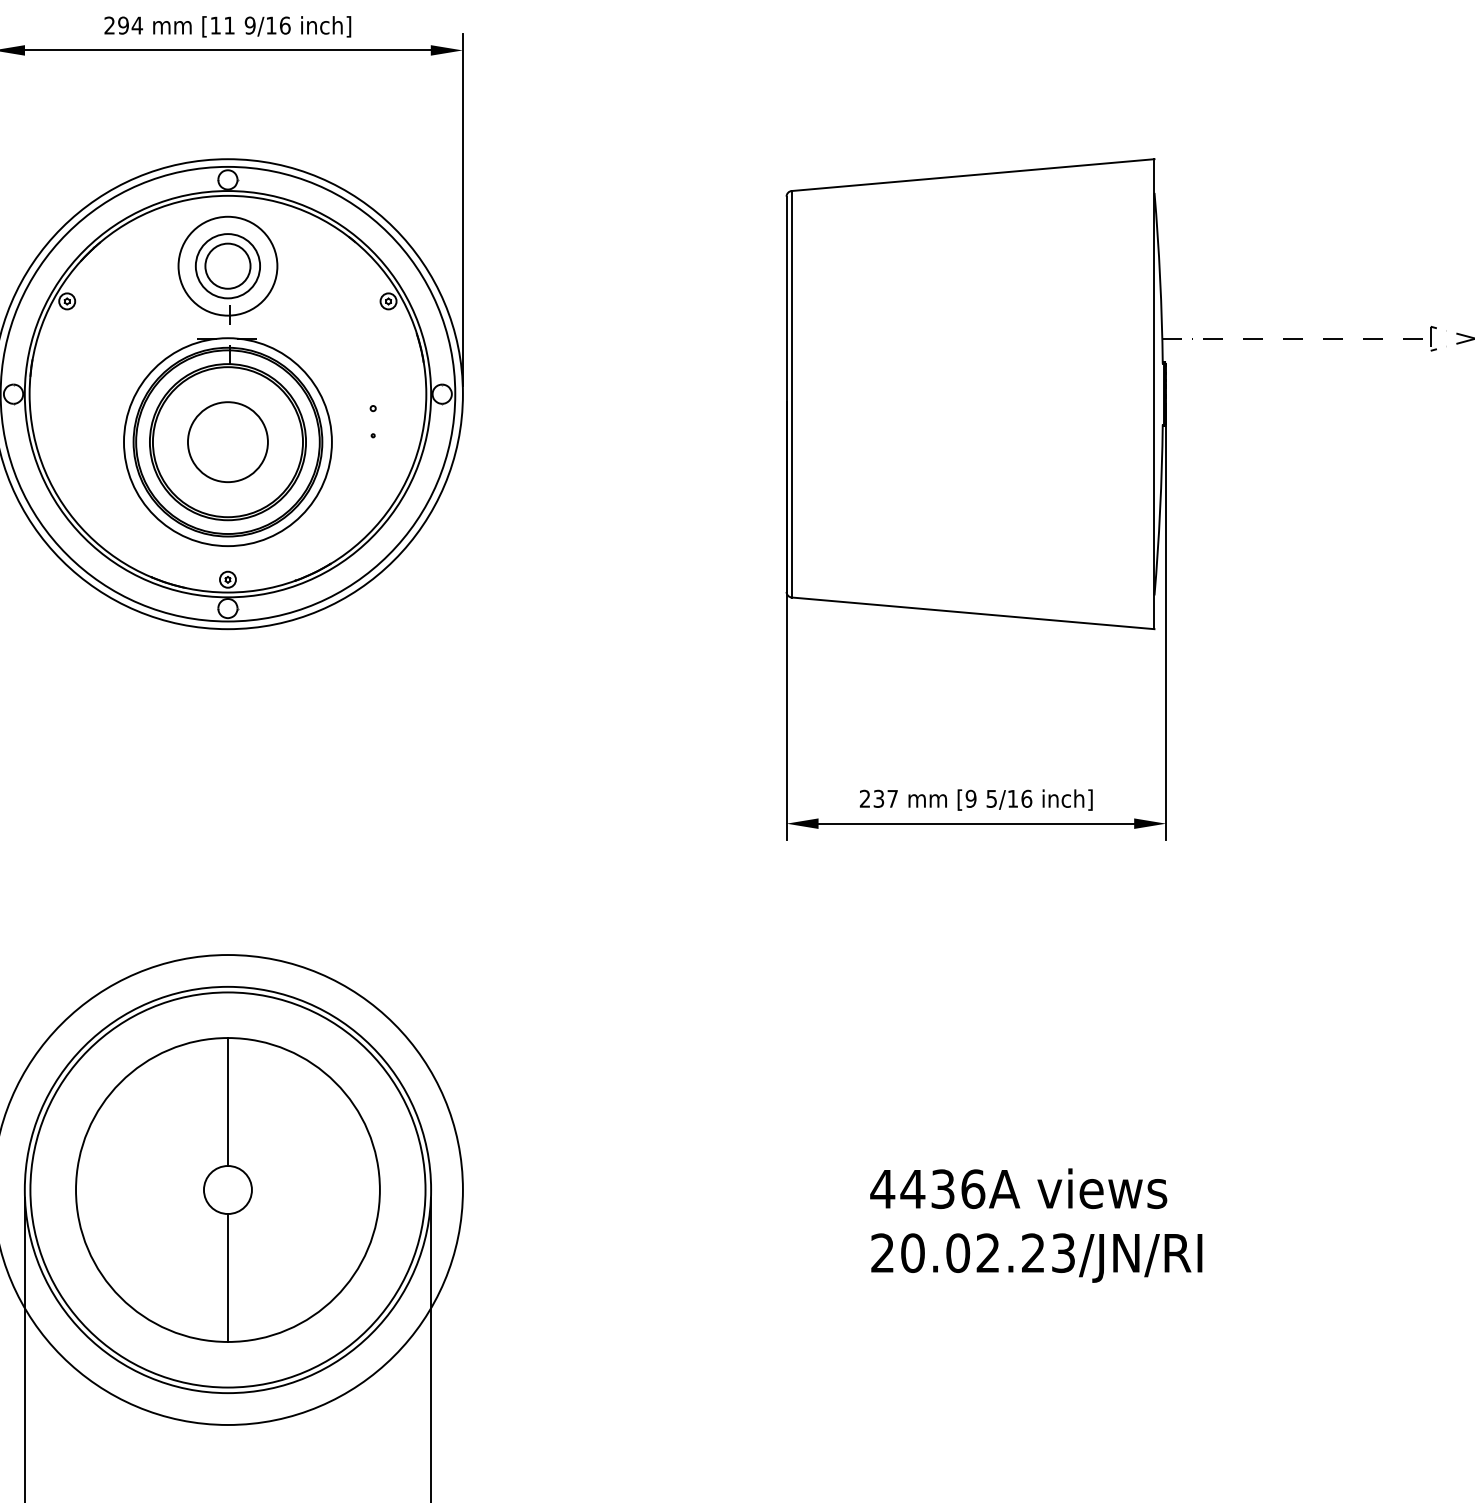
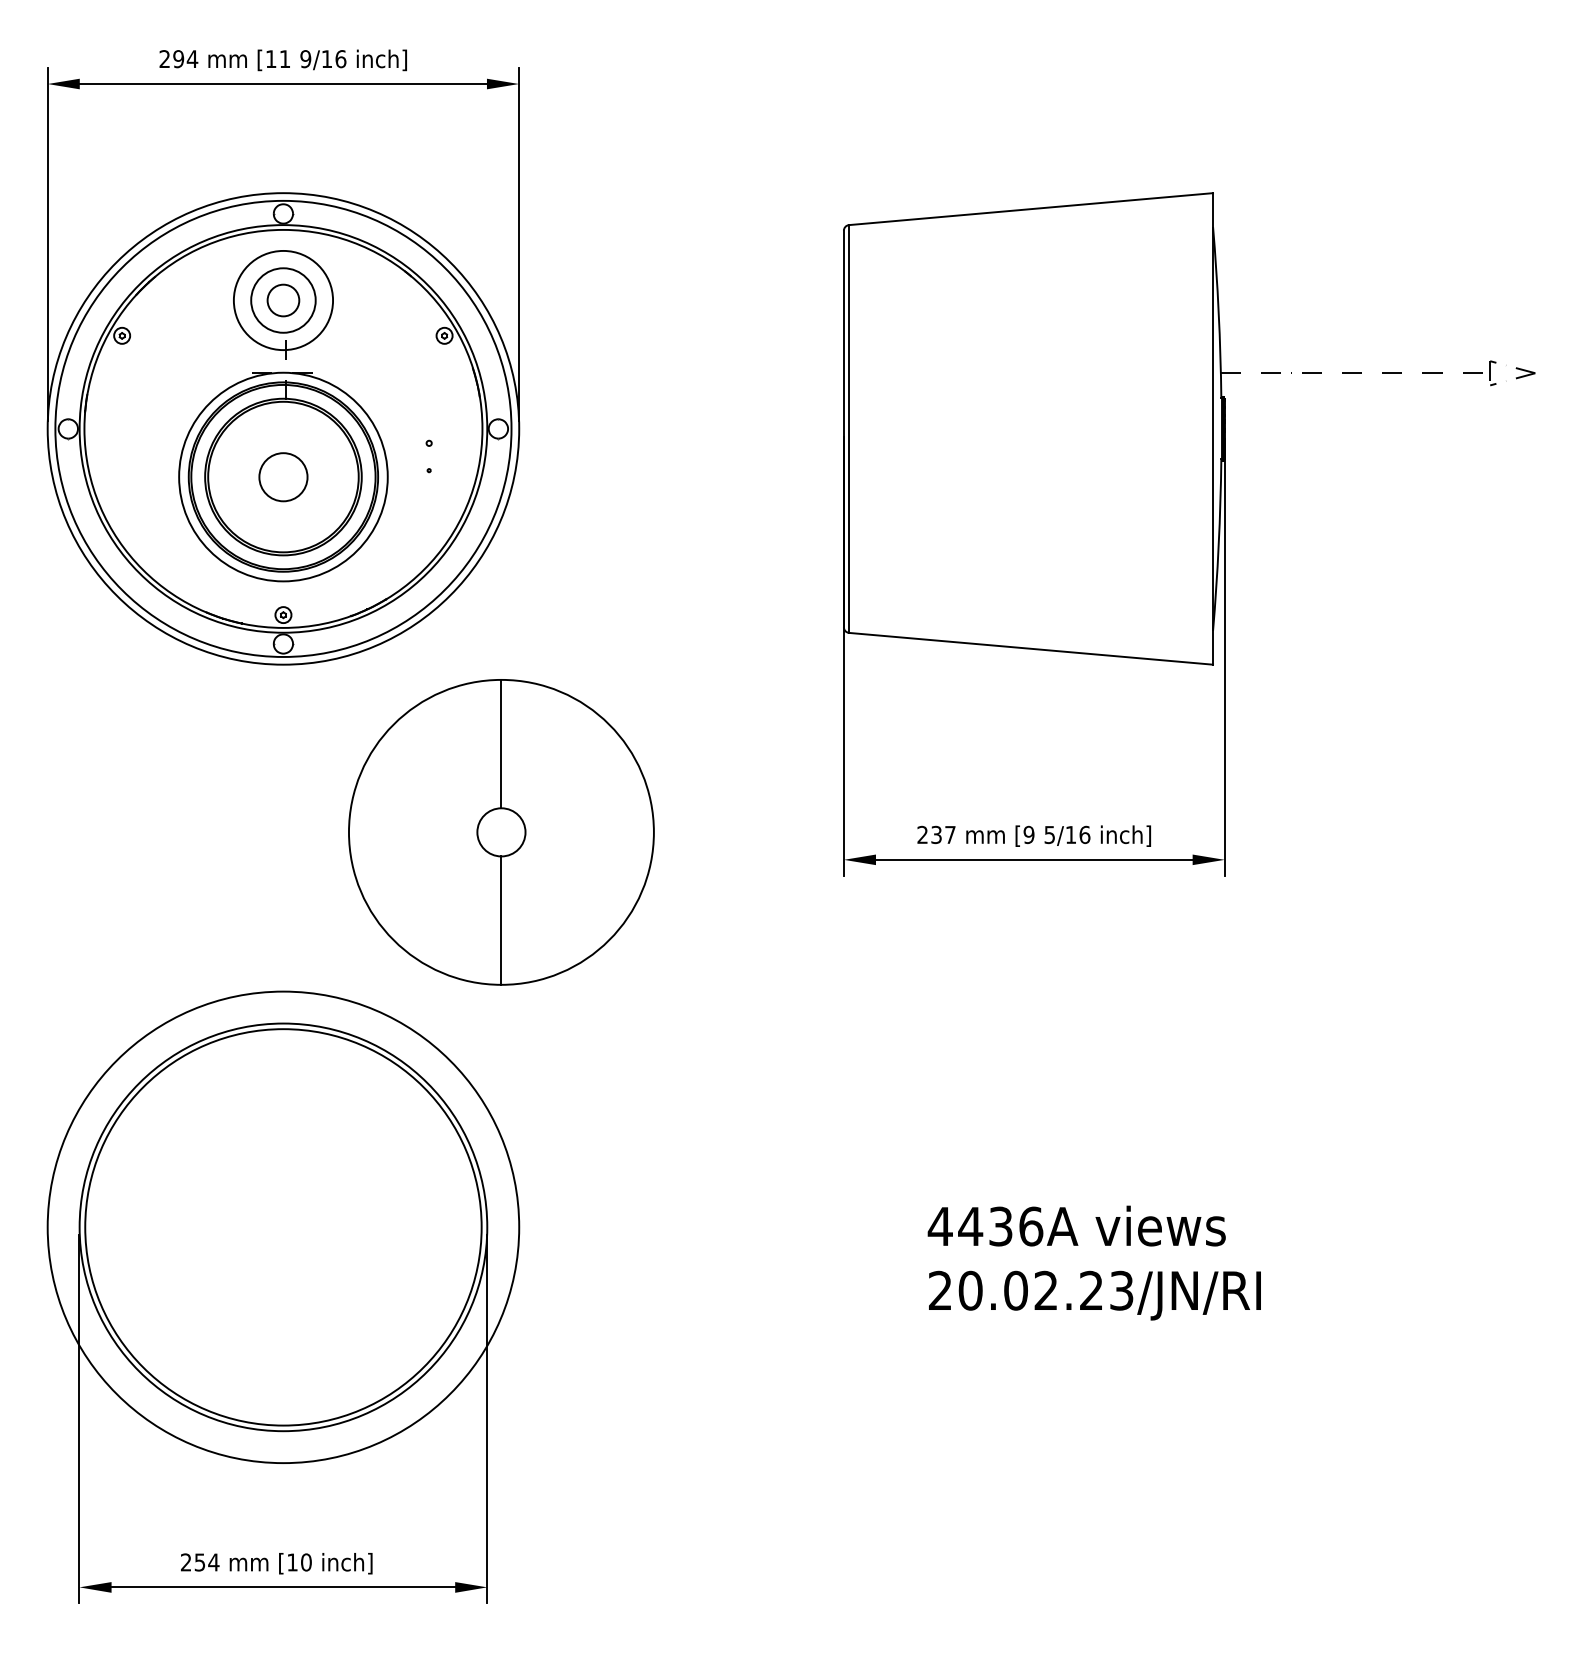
circle: (228, 266) -> (283, 300), size x0.7
circle: (228, 442) -> (283, 477), size x0.6
part: (228, 1190) -> (501, 832), moved

